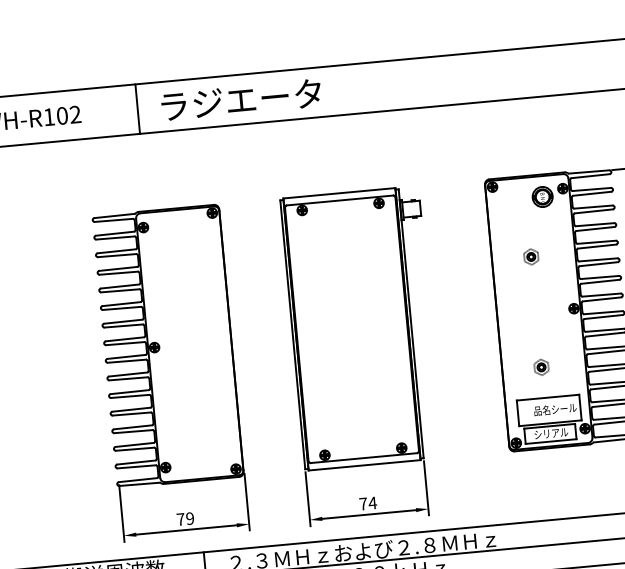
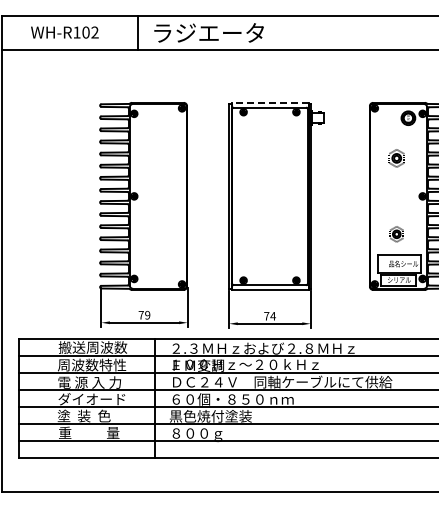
line: (340, 192) -> (270, 102), solid -> dashed
part: (530, 257) -> (396, 158), size x1.6
part: (541, 367) -> (396, 234), size x1.4

